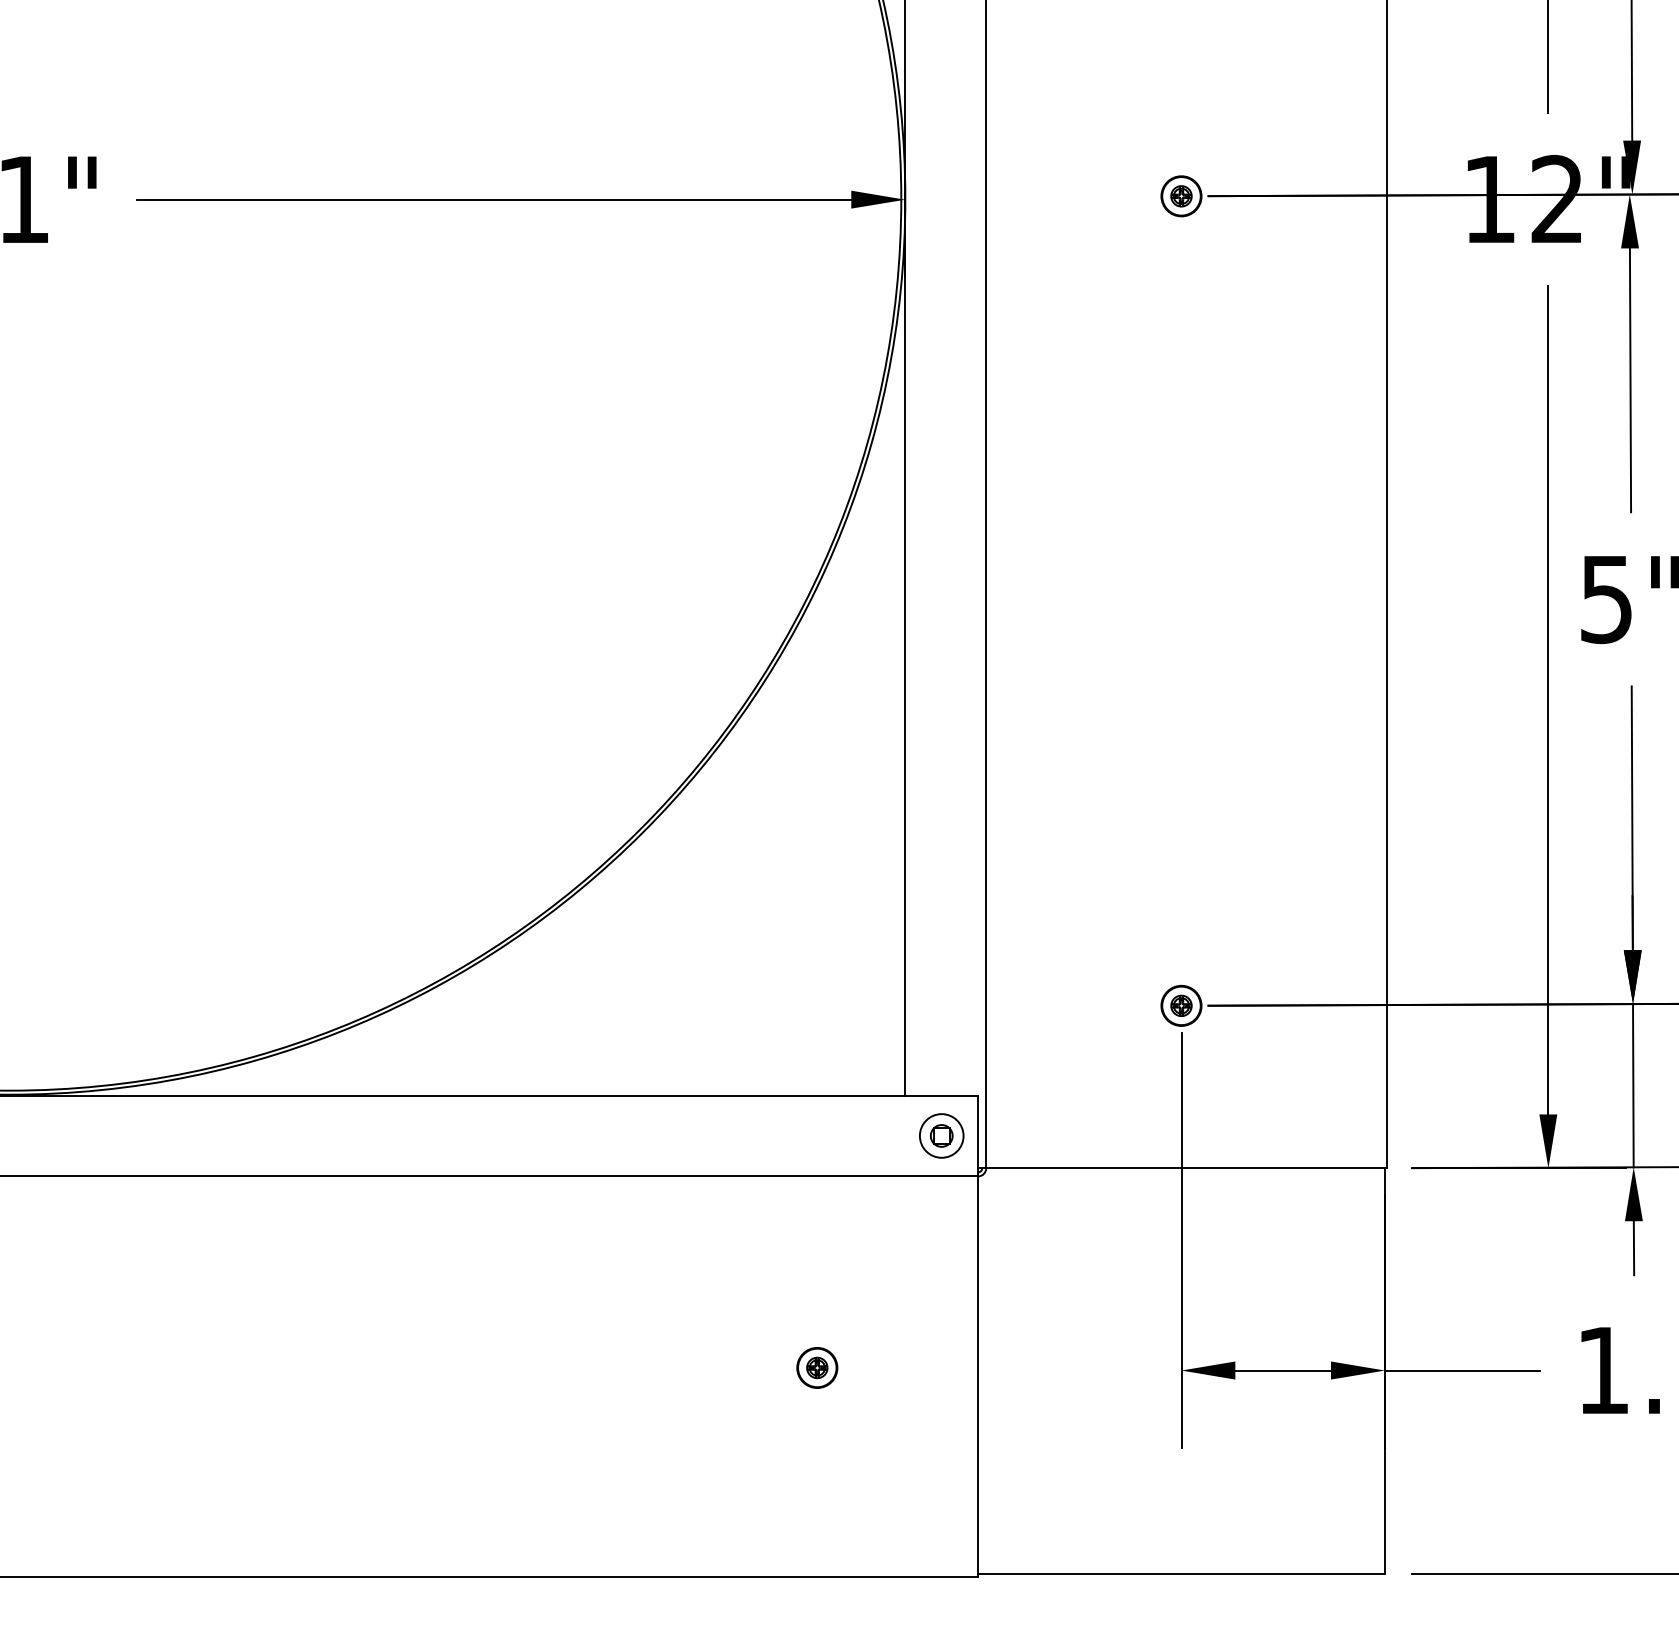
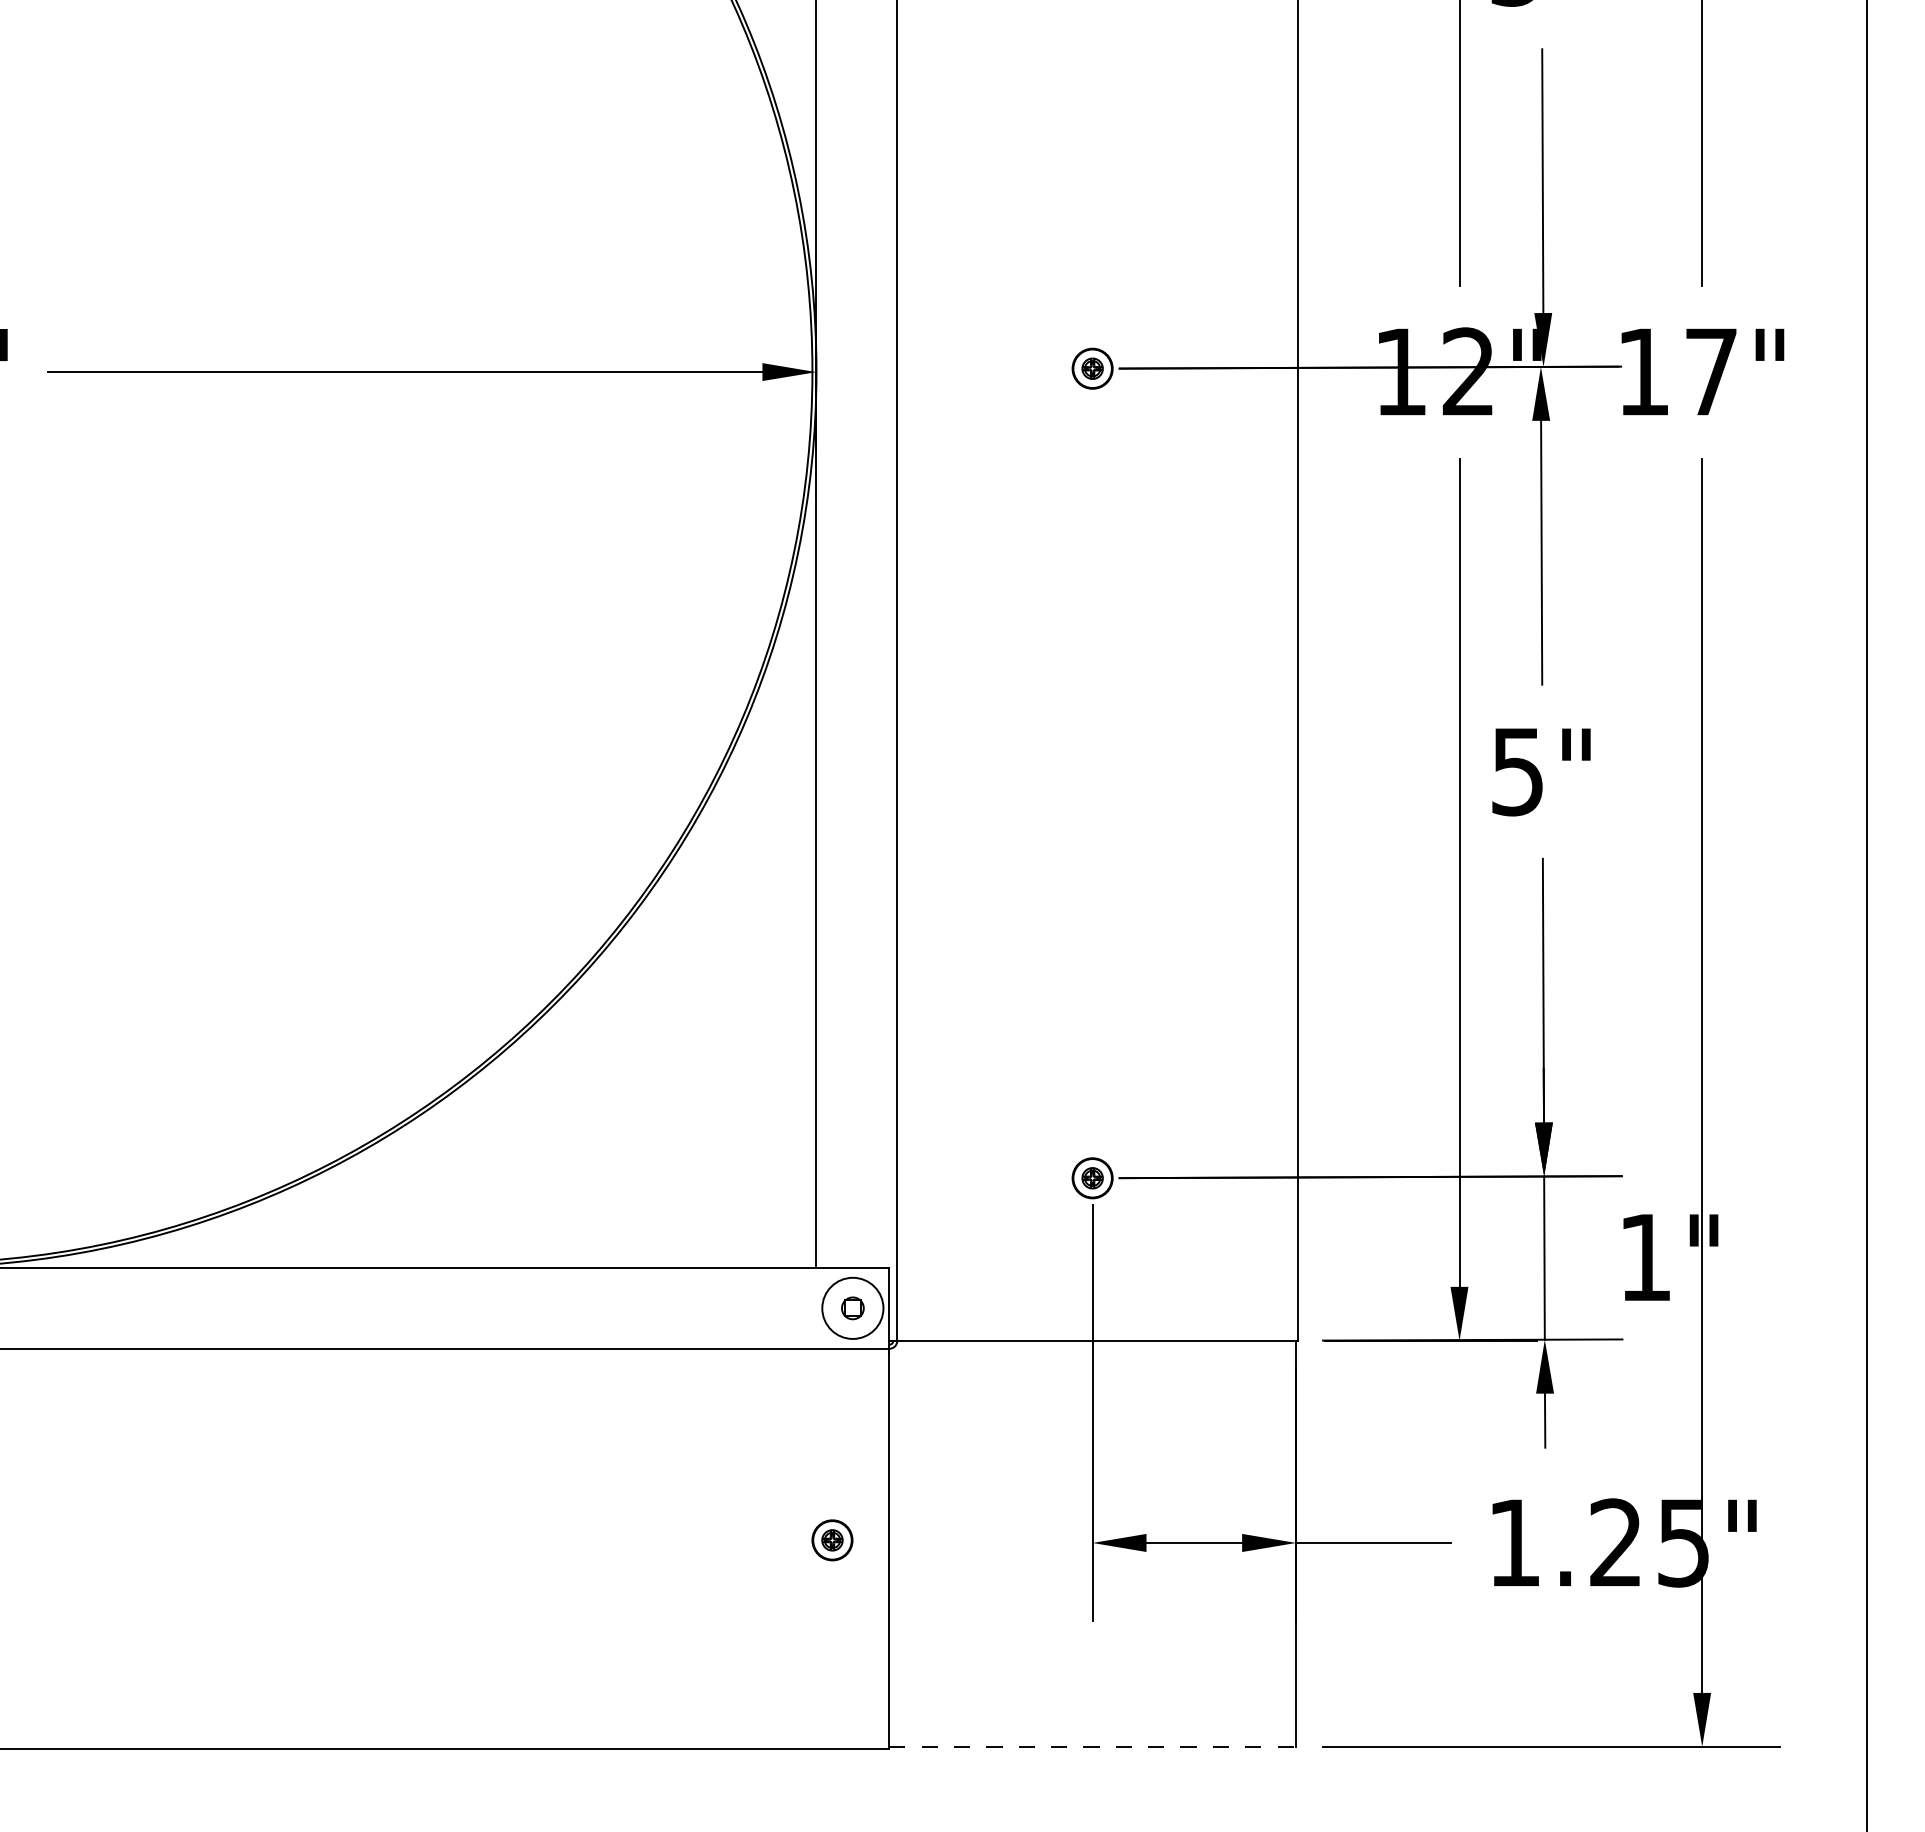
circle: (941, 1136) -> (852, 1308), size x1.4
part: (817, 1368) -> (832, 1540), moved
line: (1182, 1574) -> (1093, 1746), solid -> dashed

